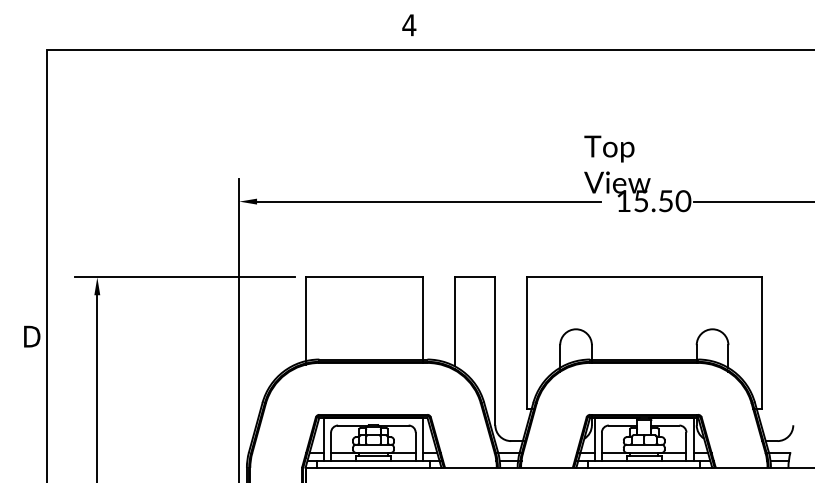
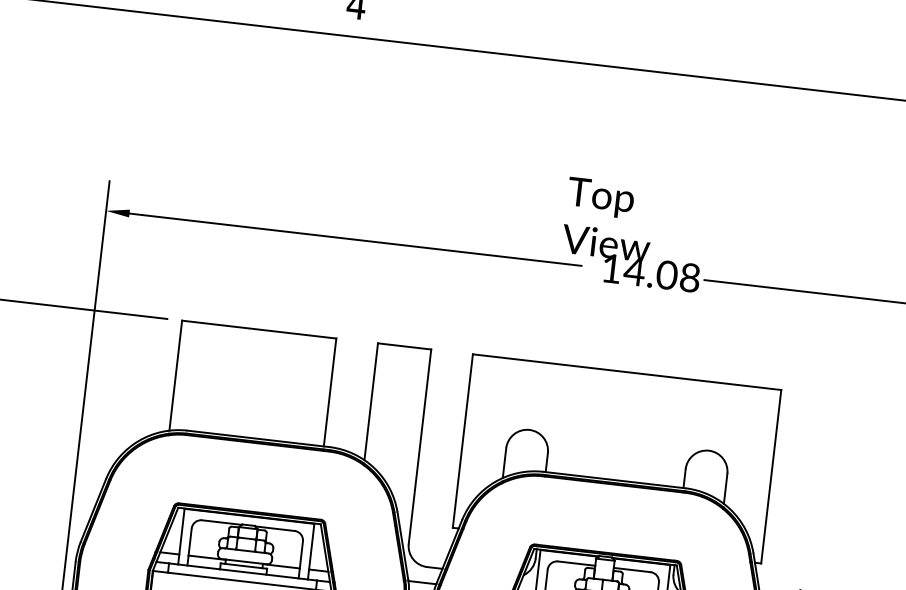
text: (662, 201) -> (662, 275), 15.50 -> 14.08

